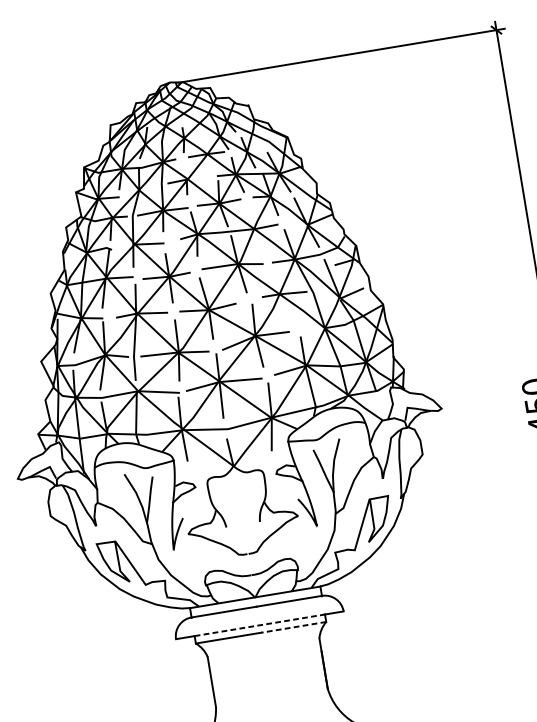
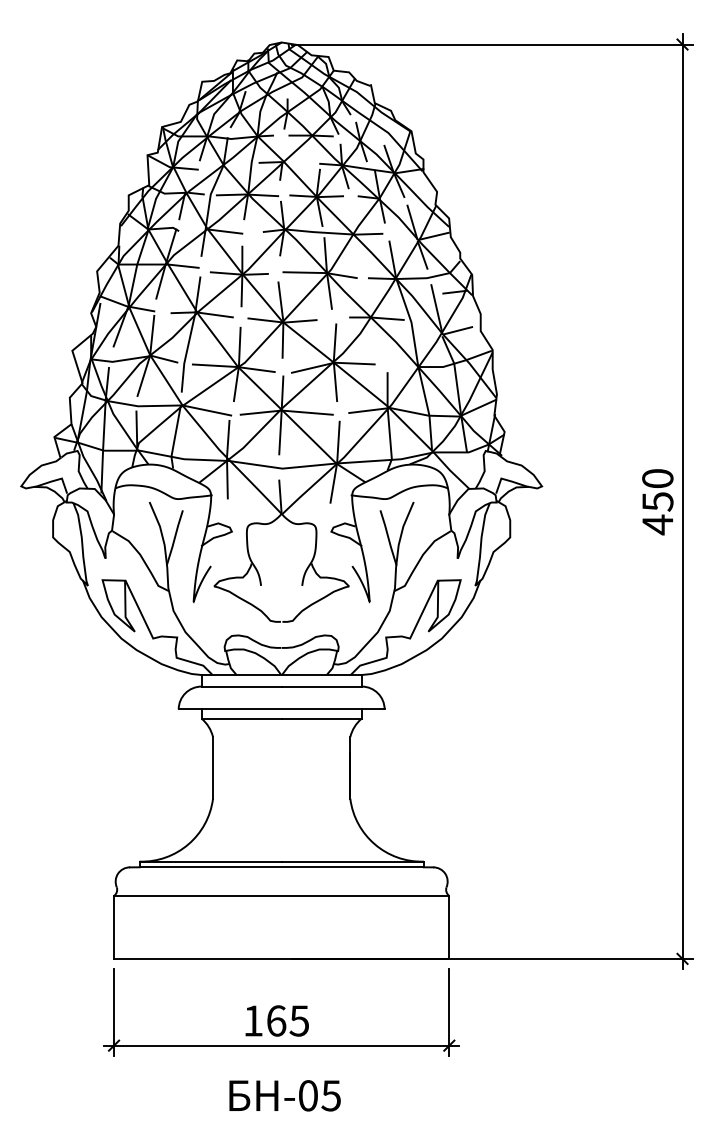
line: (260, 625) -> (282, 709), dashed -> solid
line: (293, 627) -> (321, 718), dashed -> solid

